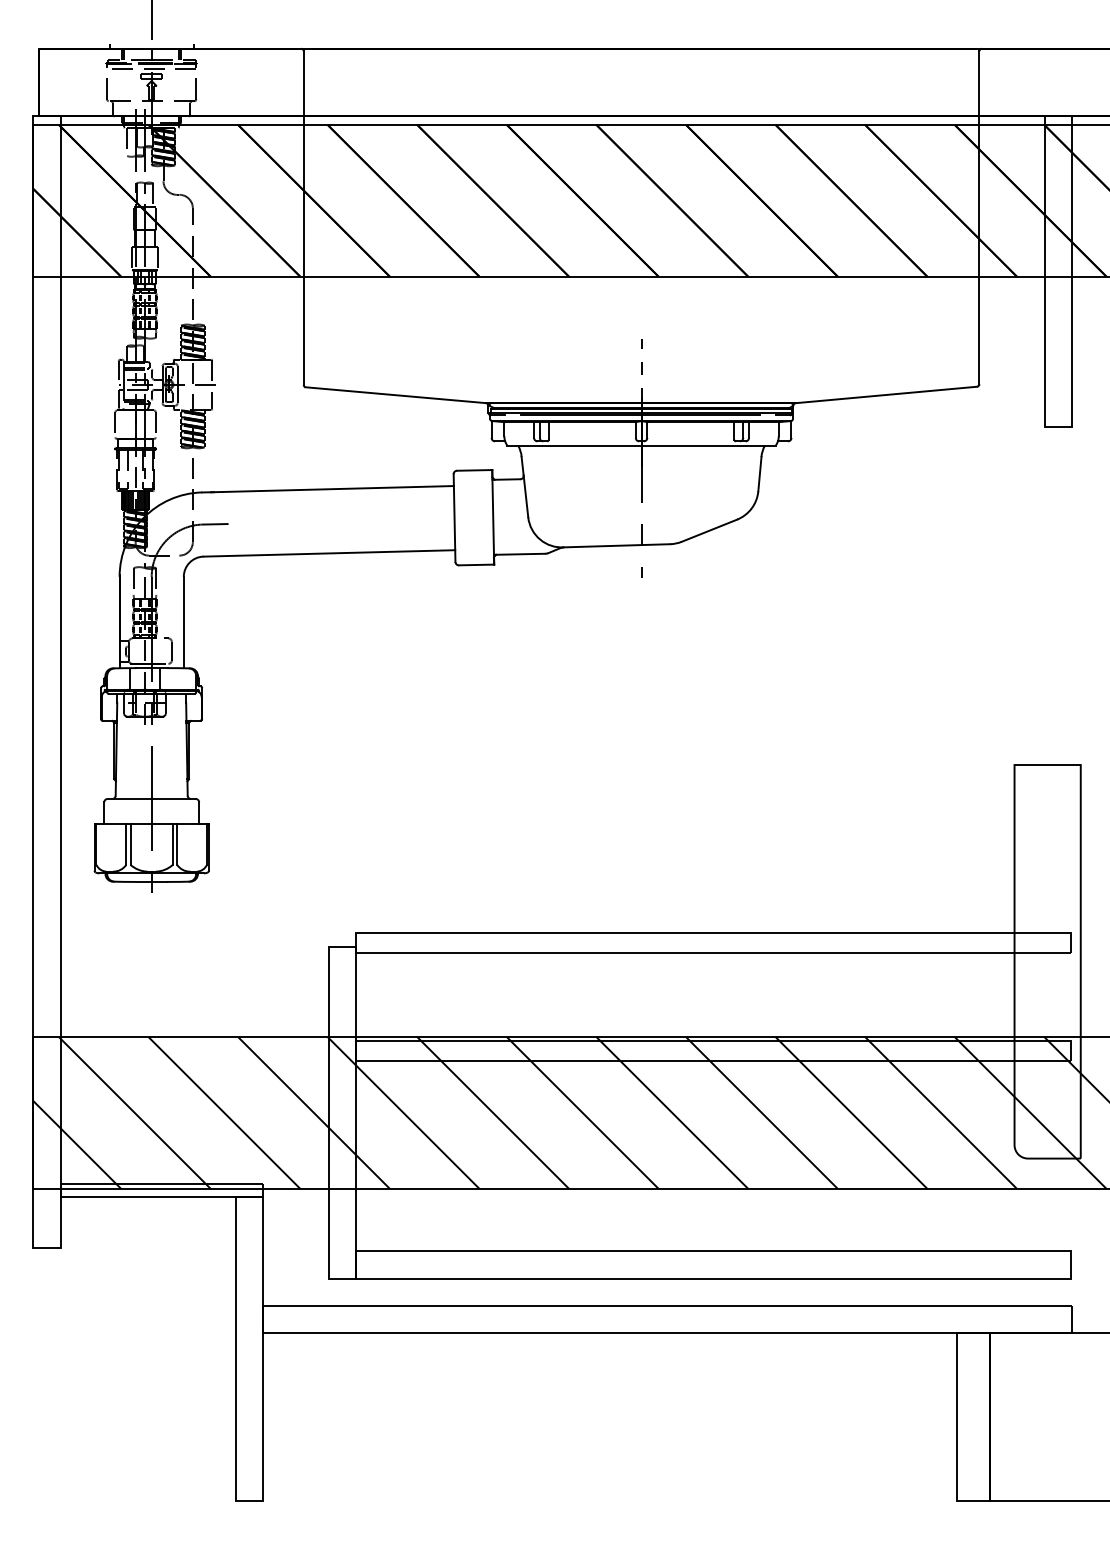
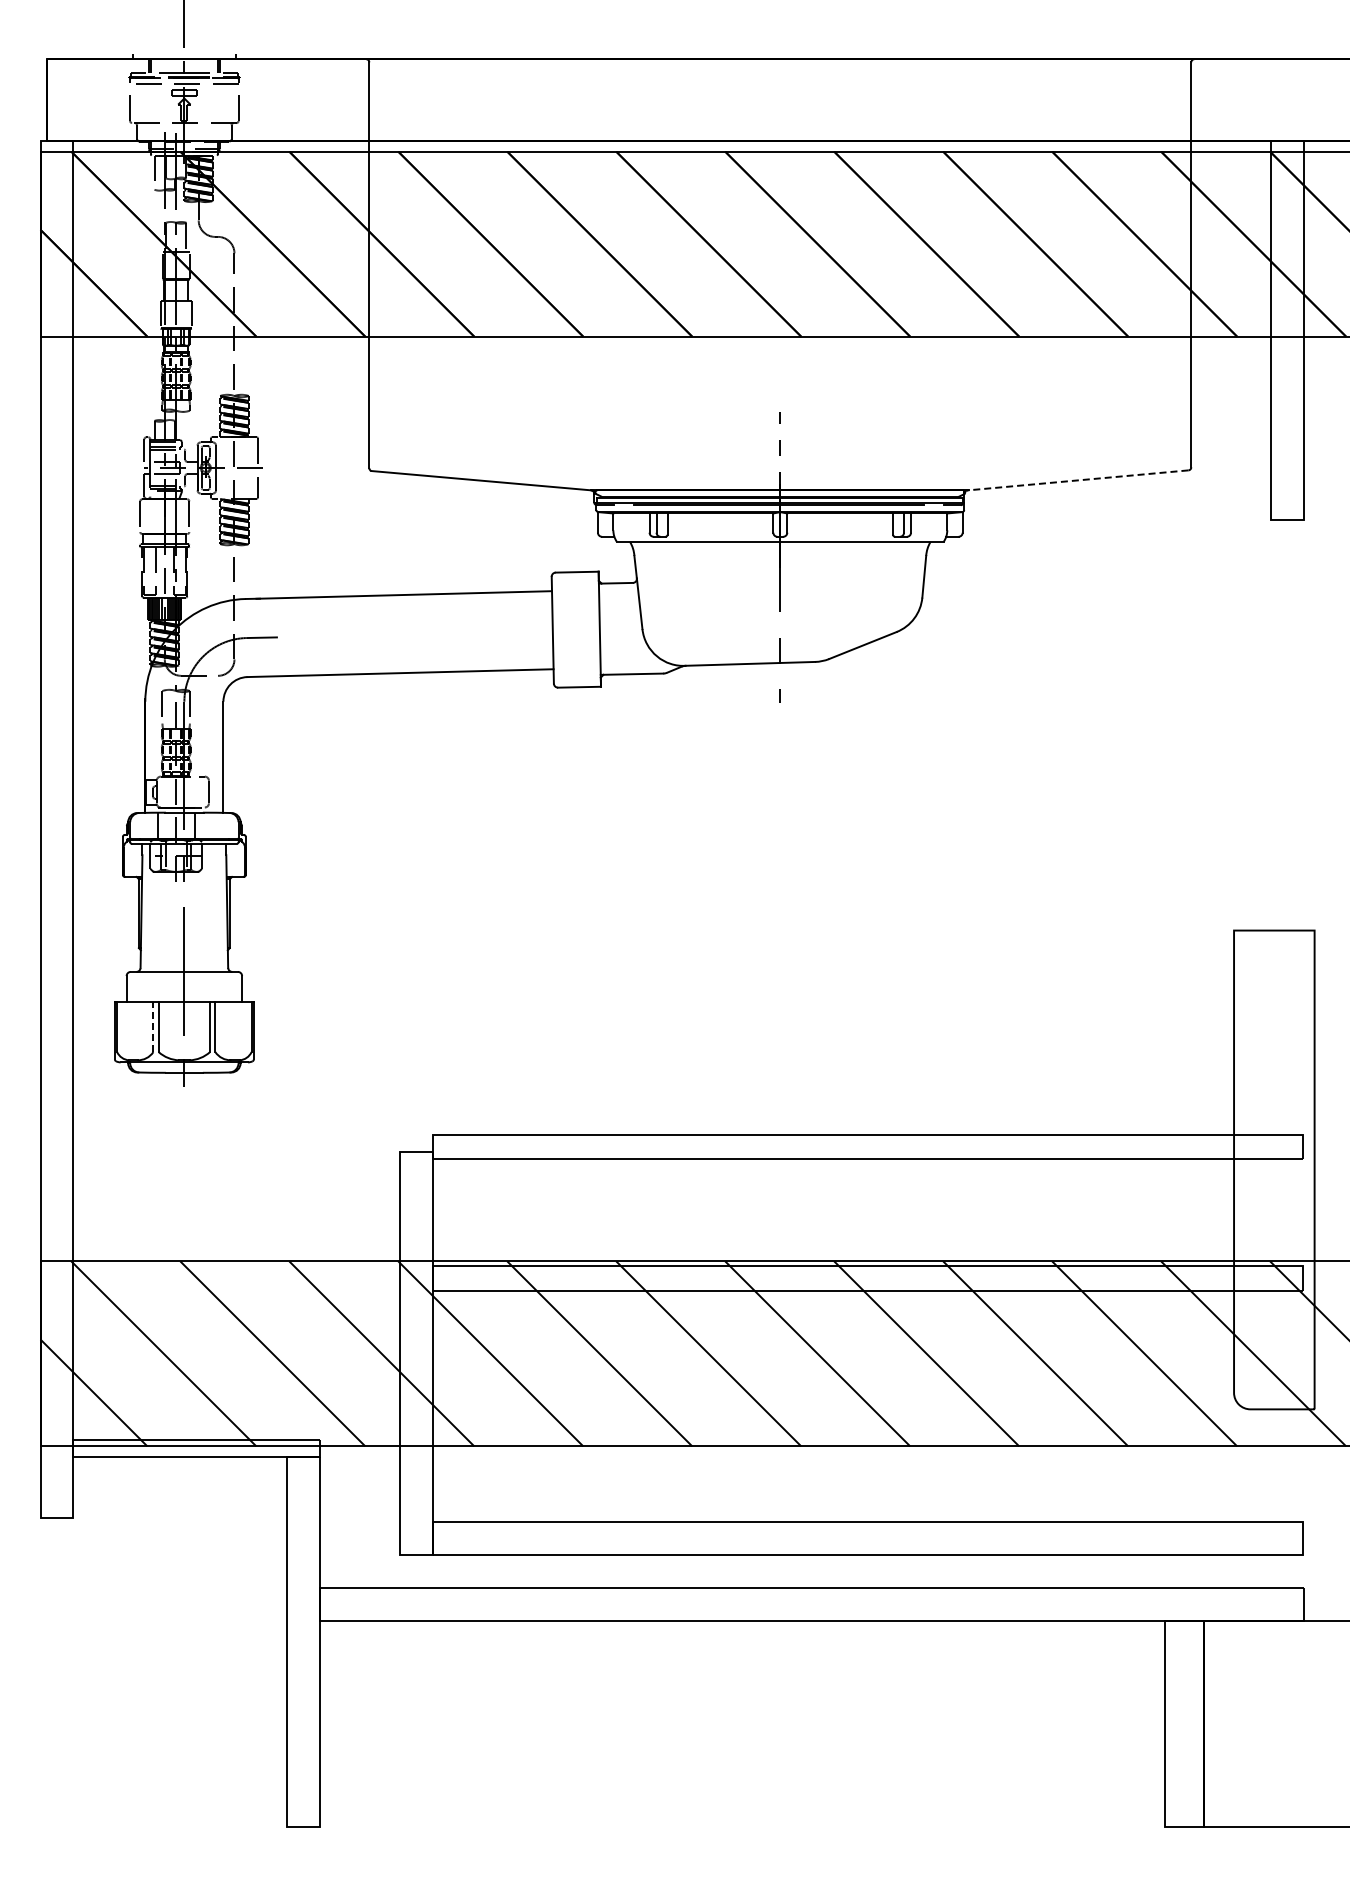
line: (885, 395) -> (1077, 480), solid -> dashed
line: (126, 844) -> (153, 1027), solid -> dashed

